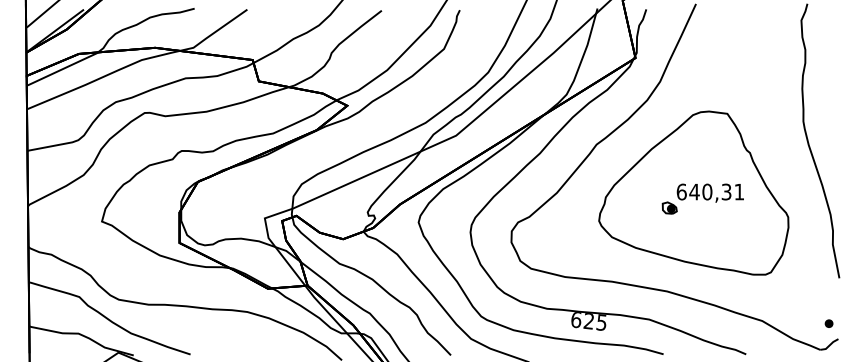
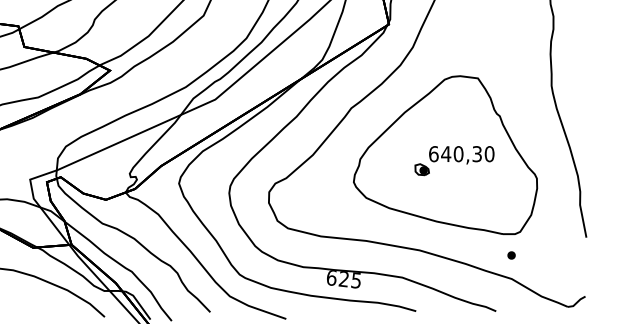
text: (739, 191) -> (489, 153), 640,31 -> 640,30
part: (828, 323) -> (511, 255), moved

